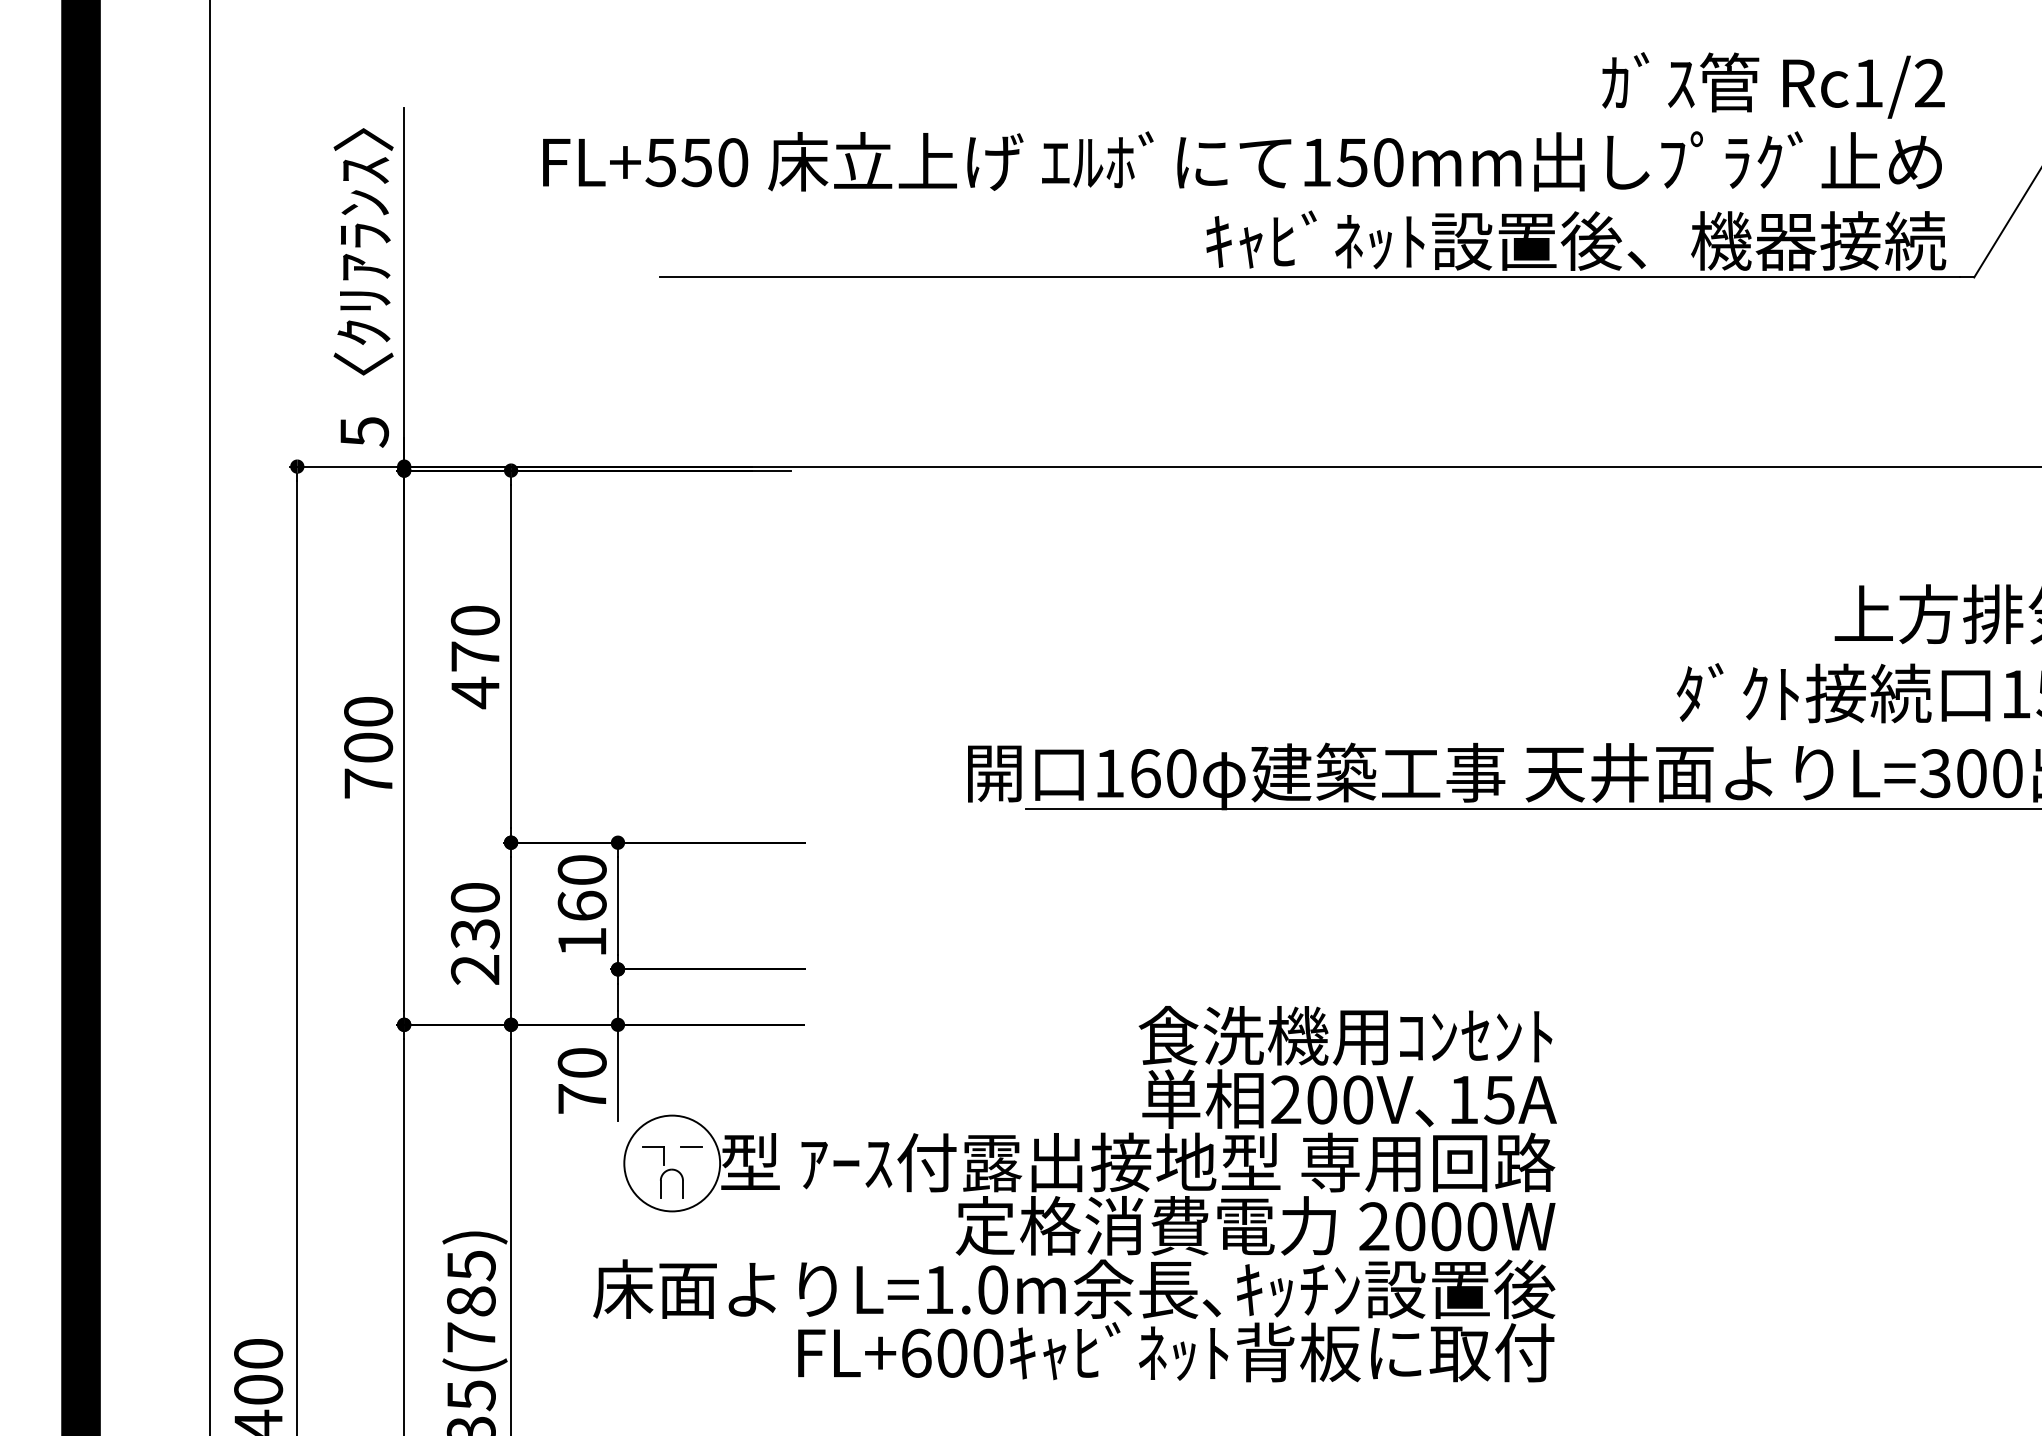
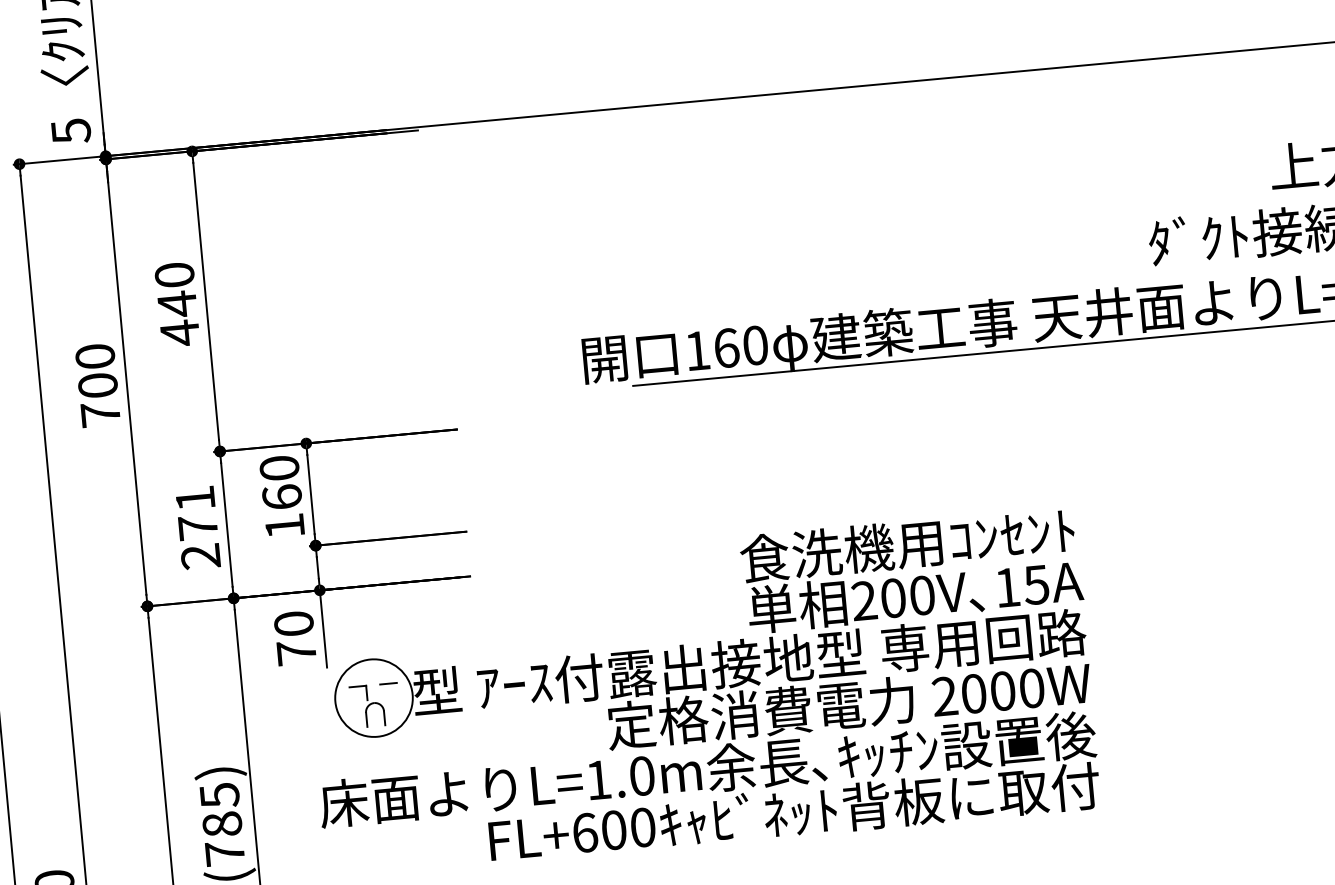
text: (475, 656) -> (177, 303), 470 -> 440
text: (474, 916) -> (196, 513), 230 -> 271

